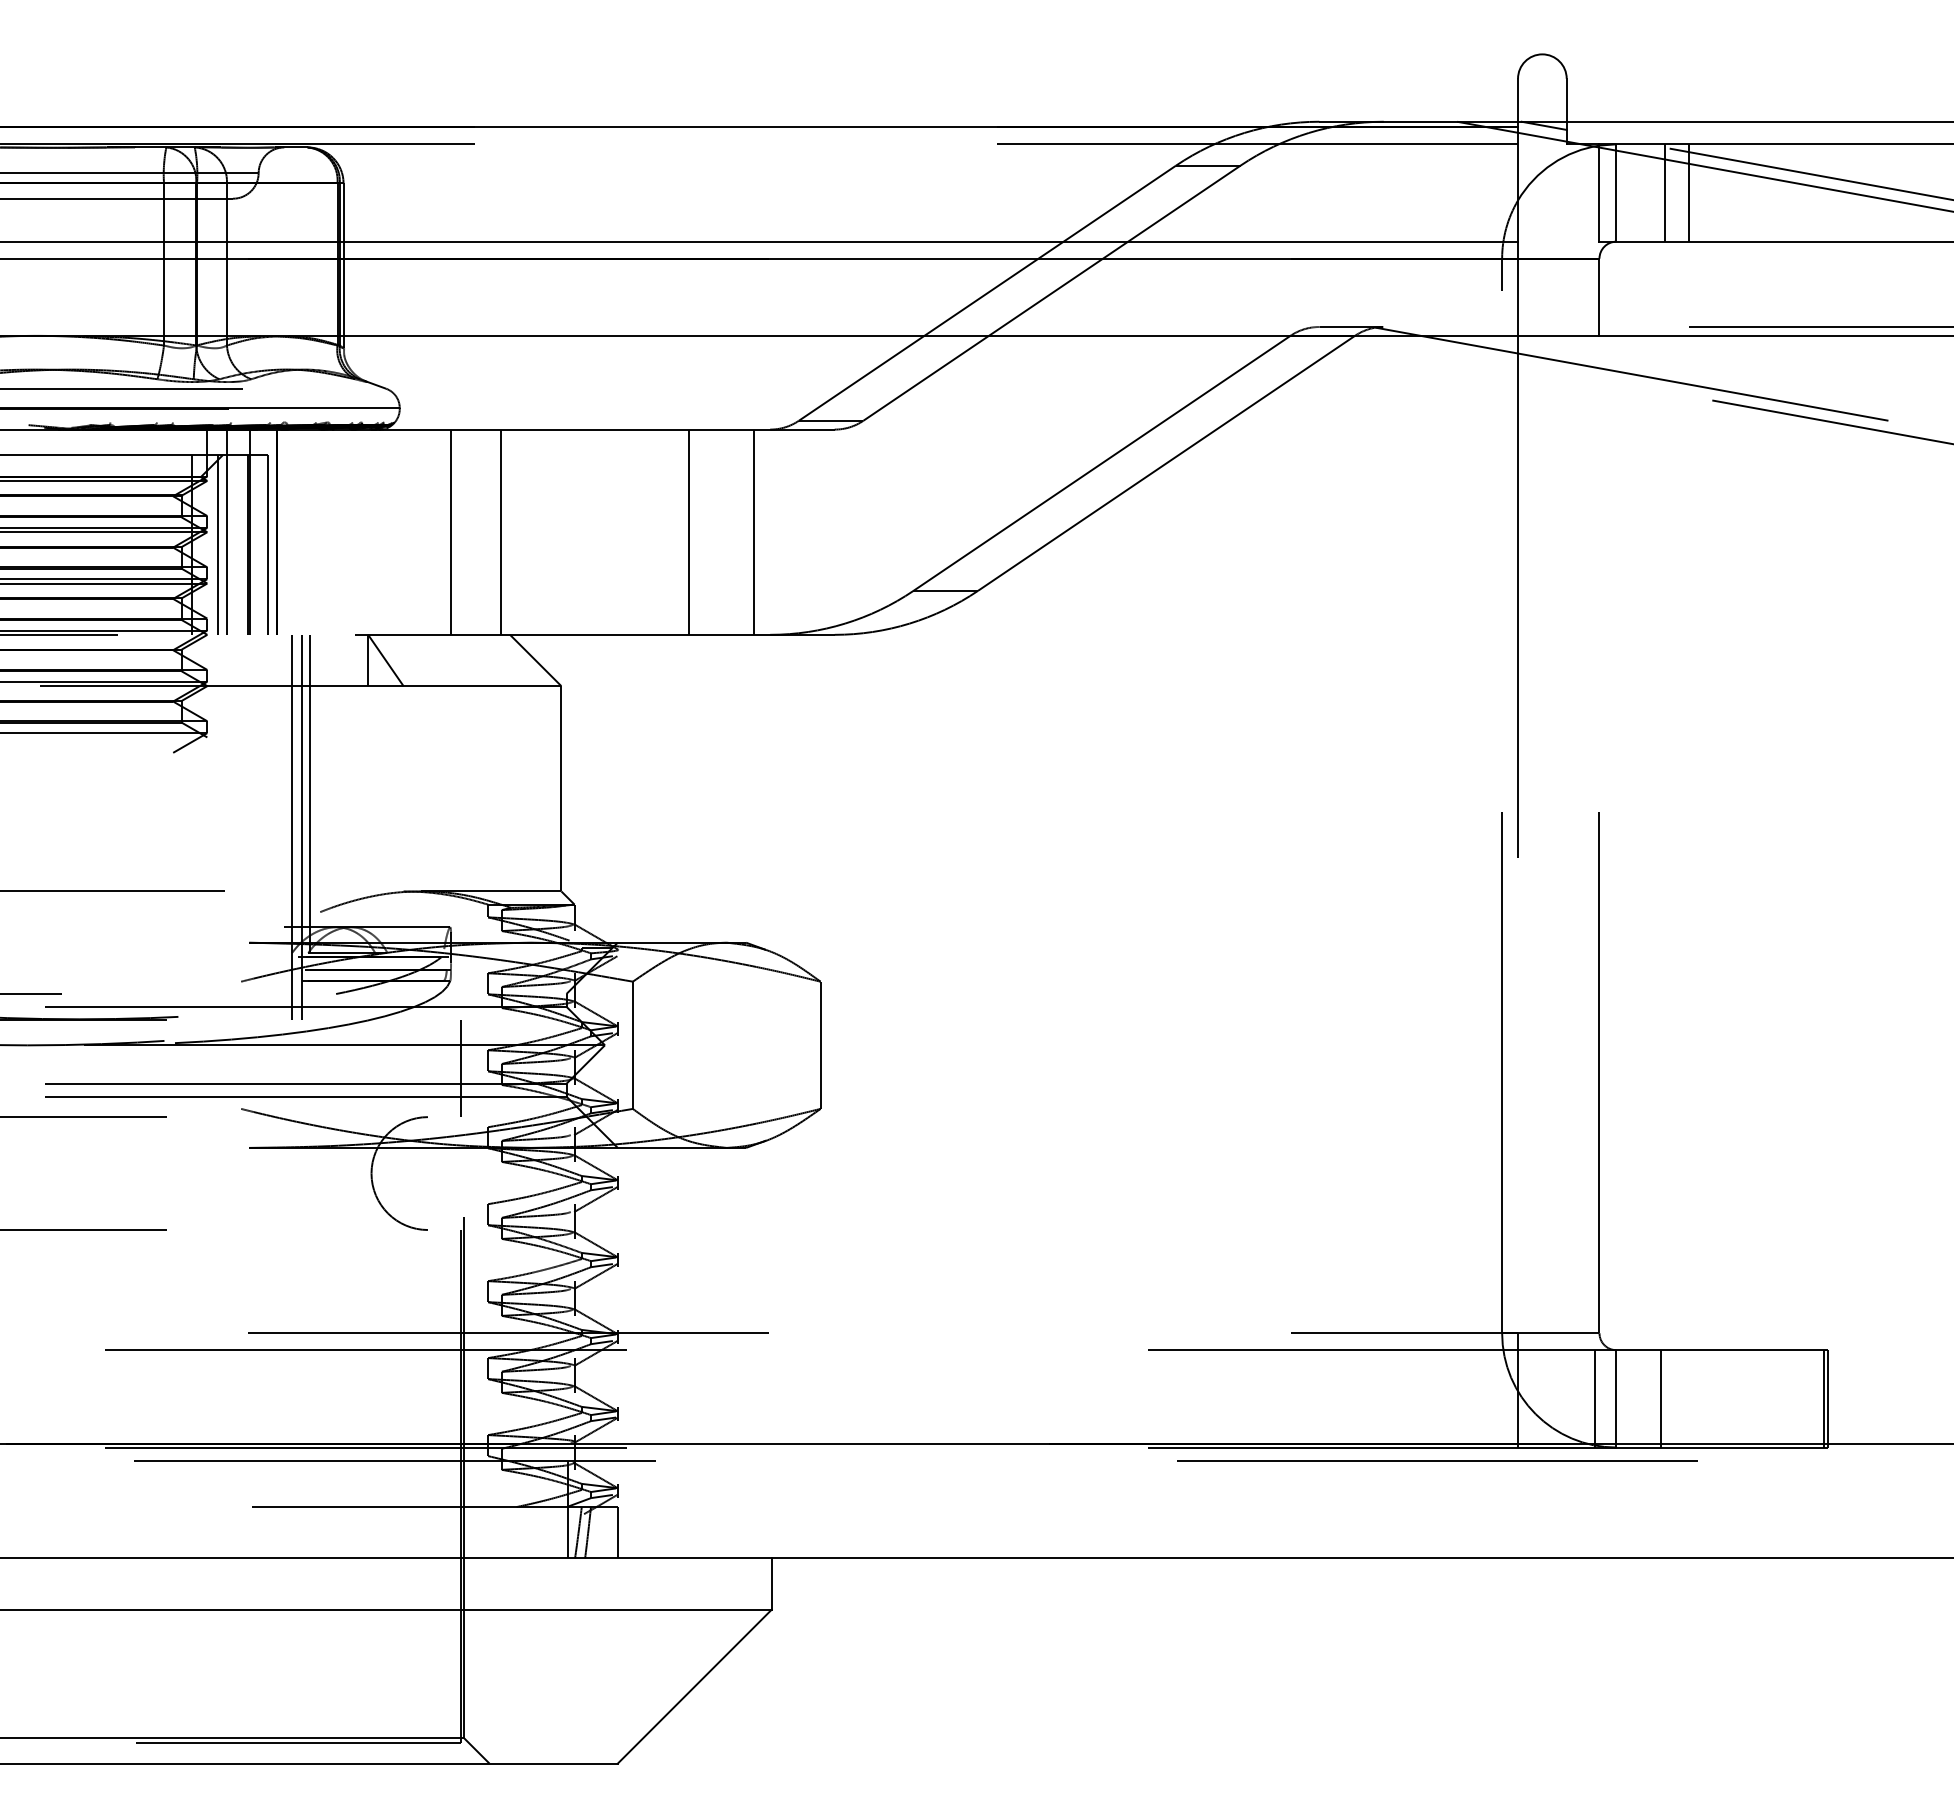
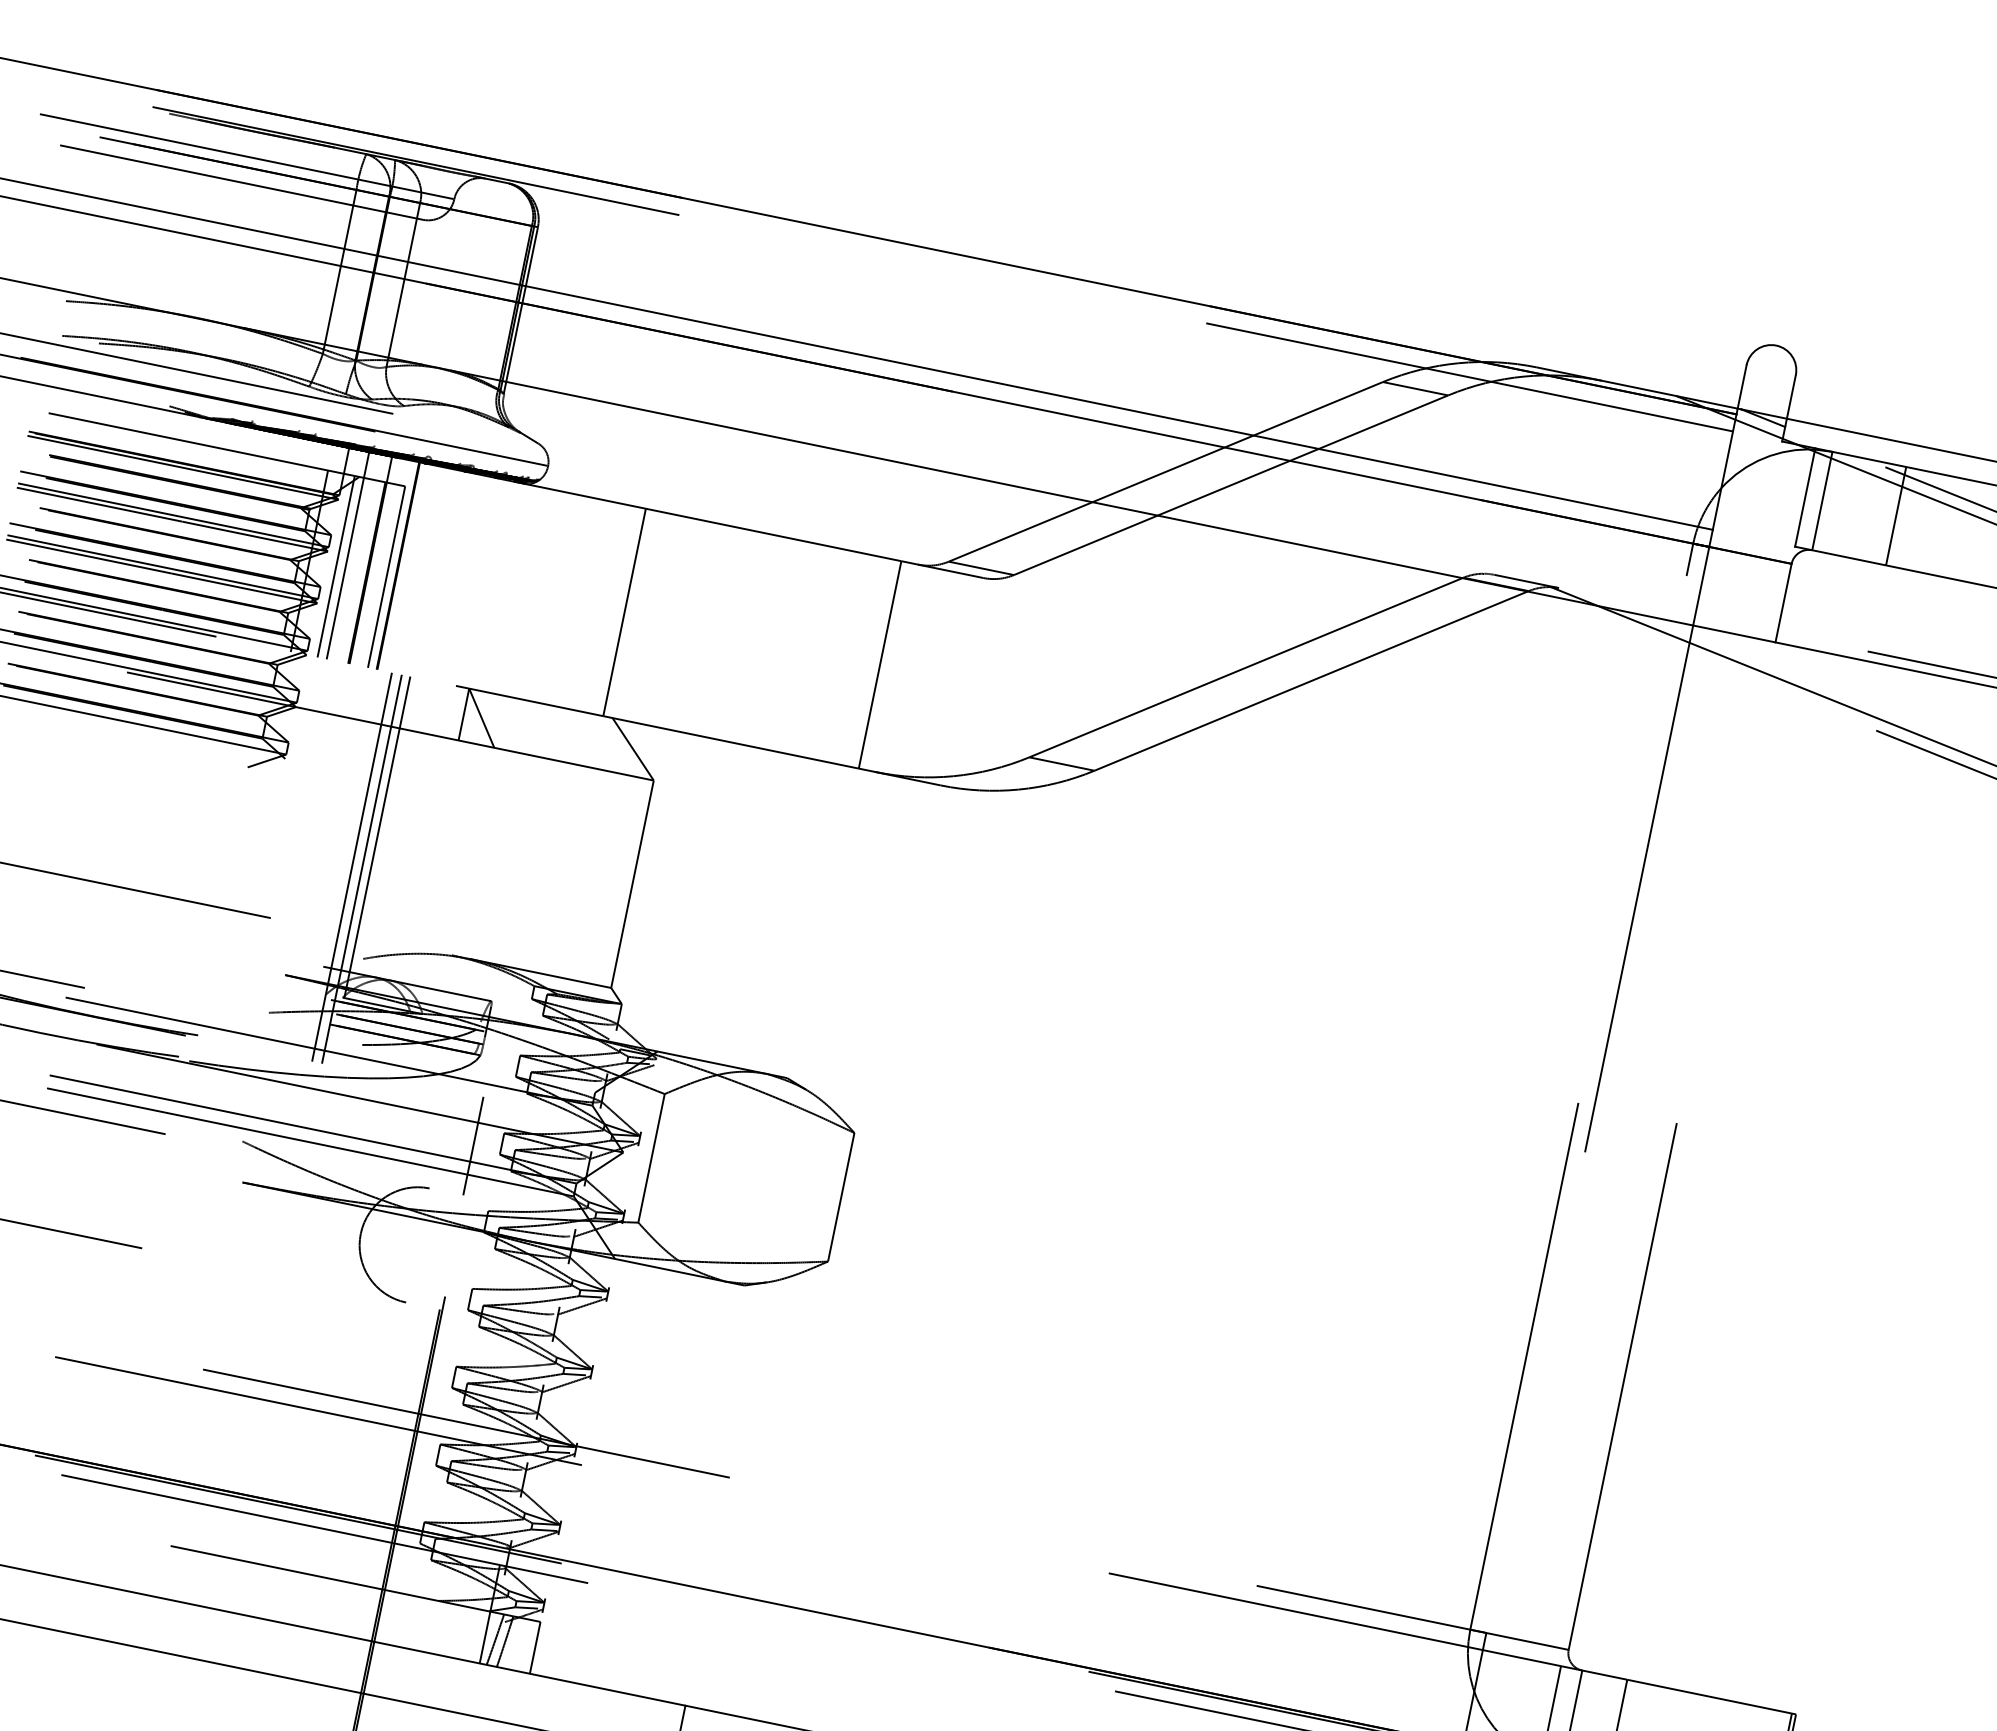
line: (1665, 192) -> (1872, 510), removed
line: (451, 531) -> (574, 601), removed
line: (689, 531) -> (815, 650), removed

